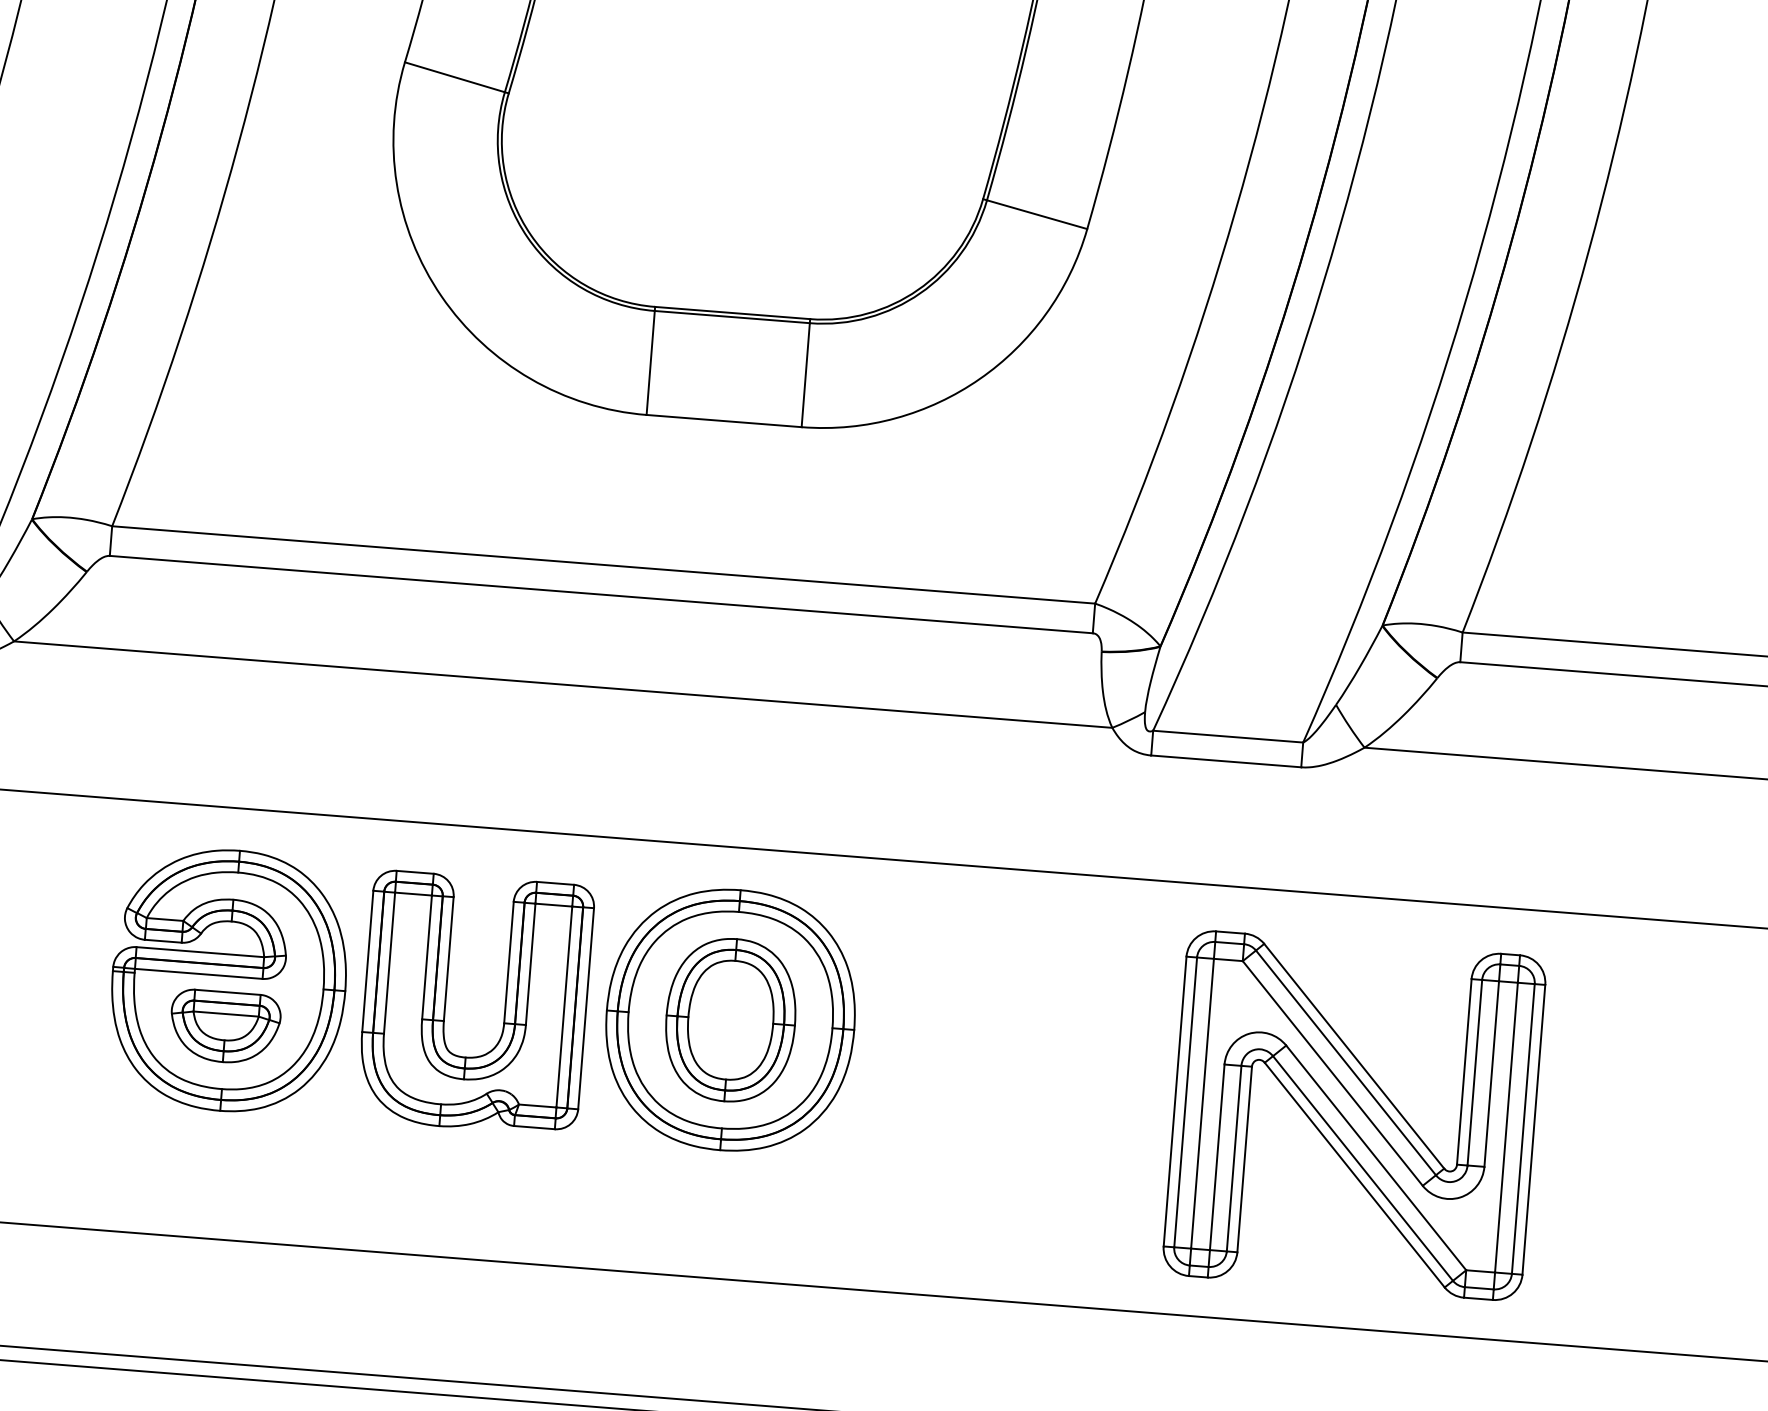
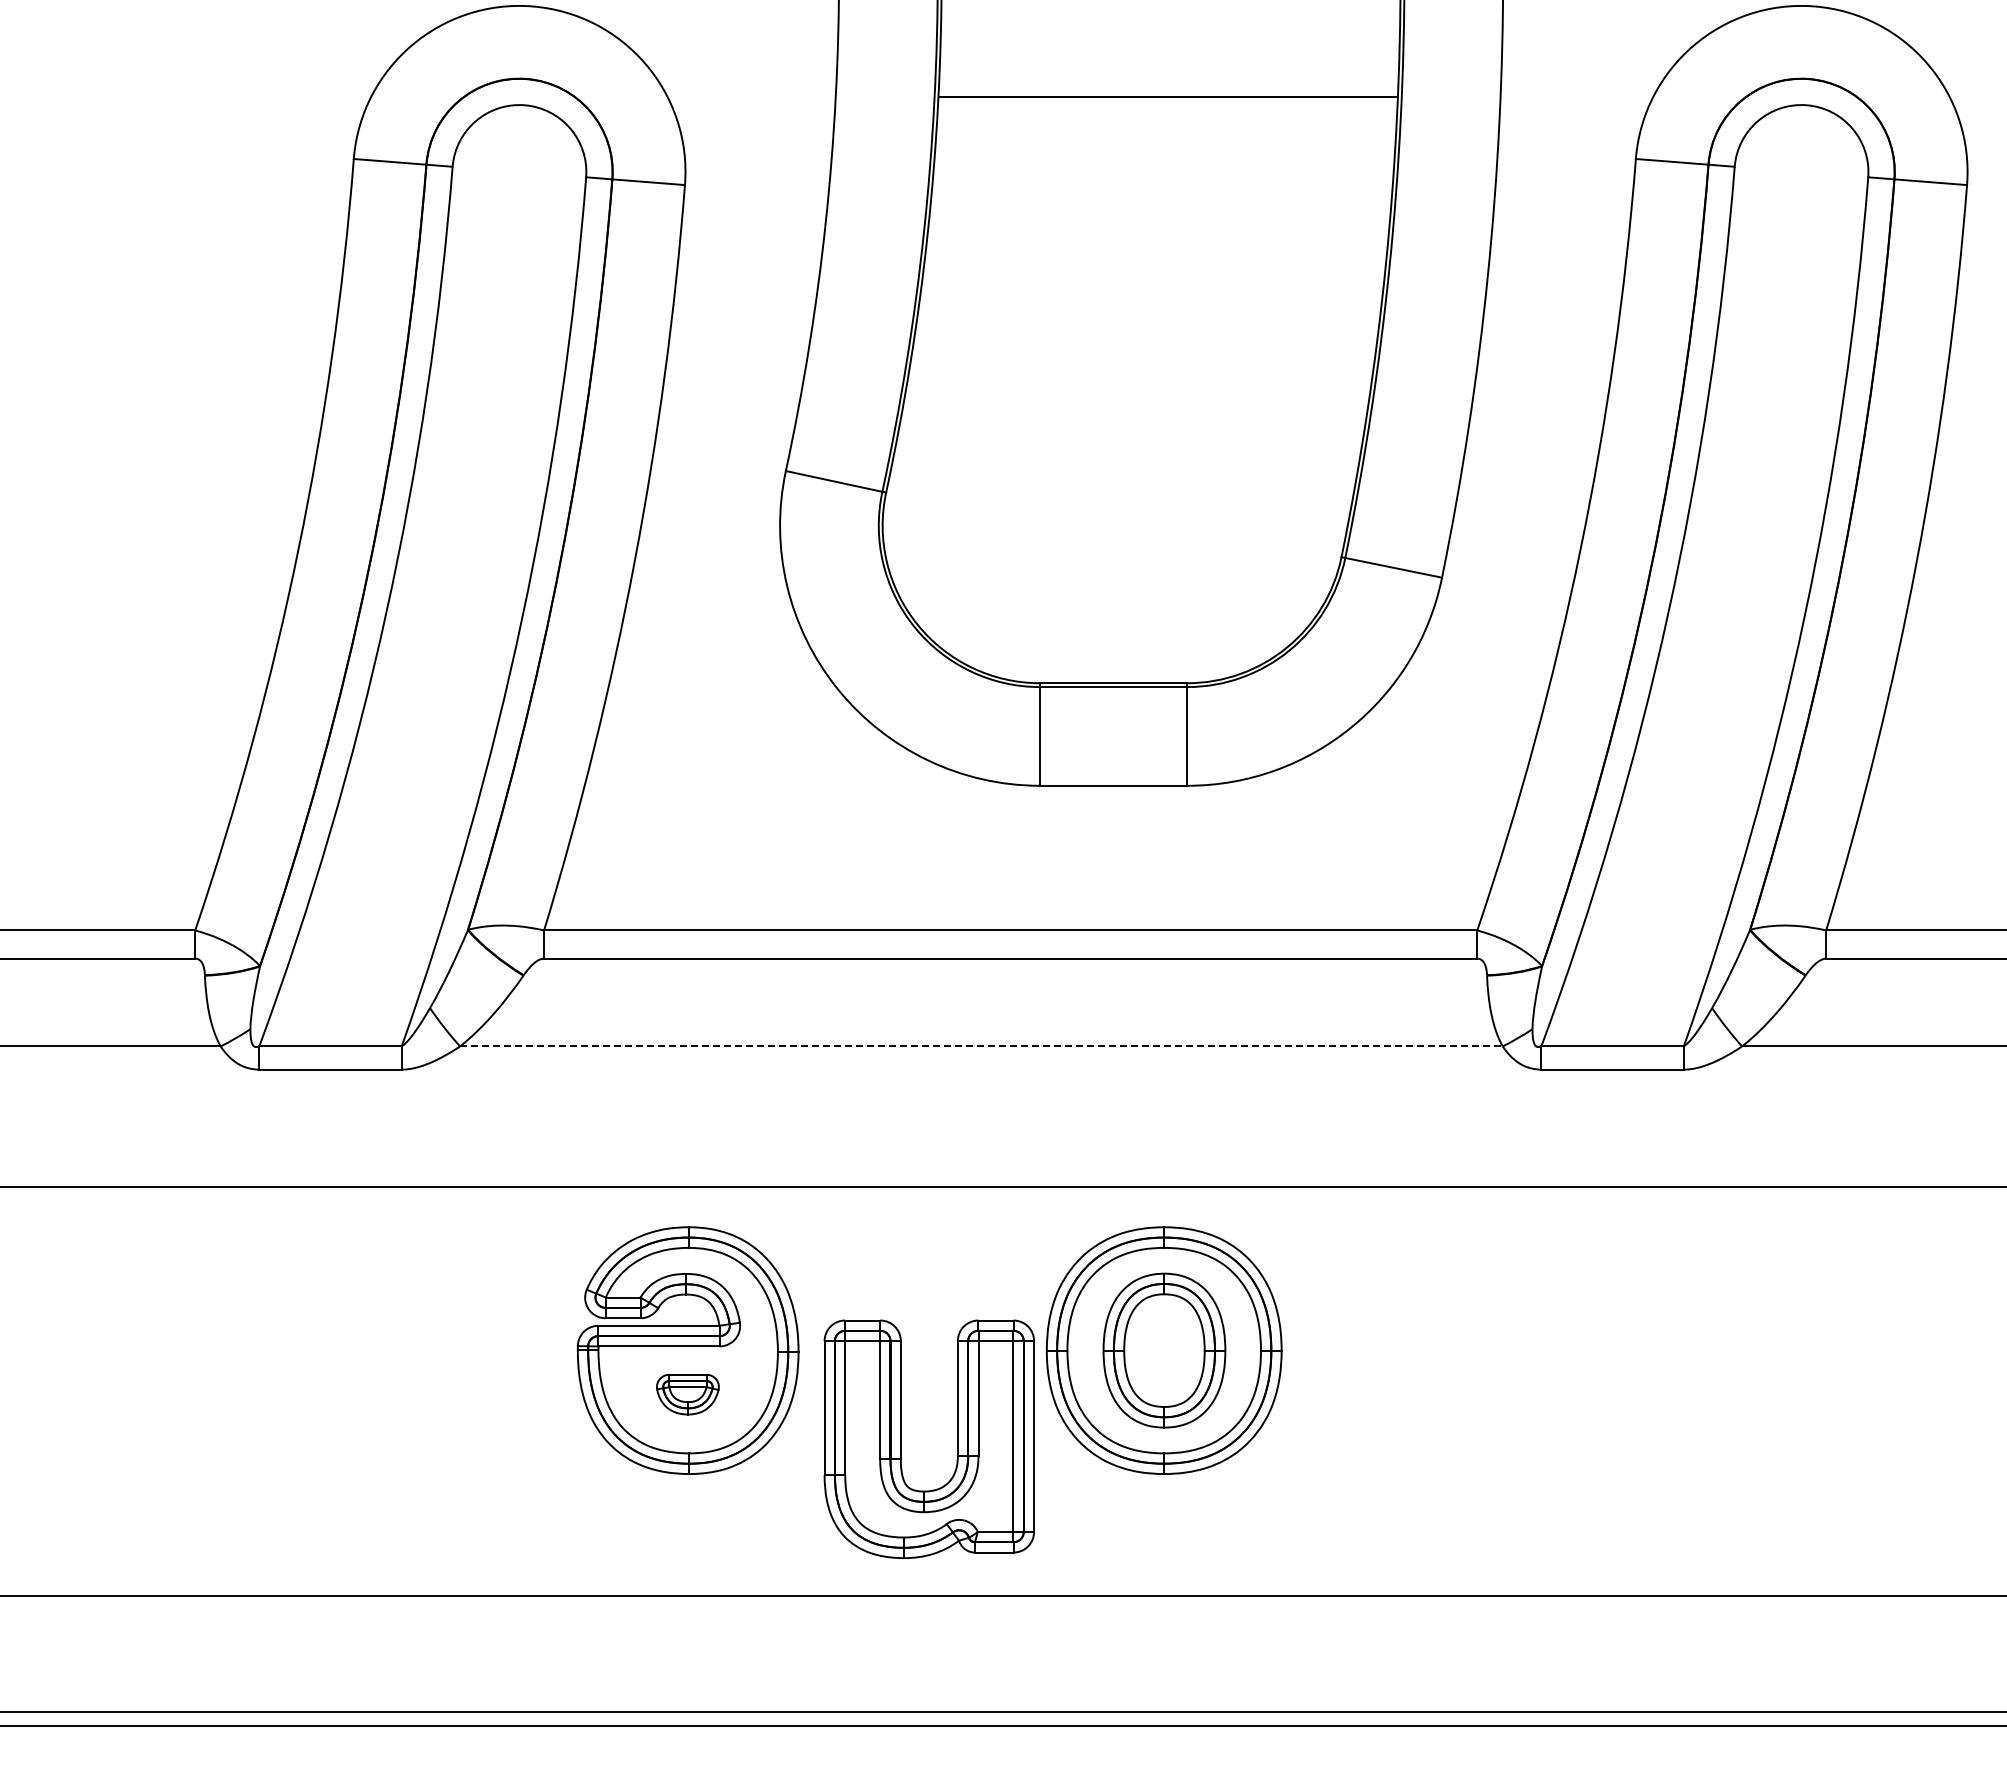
line: (563, 684) -> (981, 1046), solid -> dashed
part: (446, 999) -> (901, 1438), moved
part: (224, 1026) -> (687, 1394), size x0.6
part: (1354, 1114) -> (1759, 1393), removed

